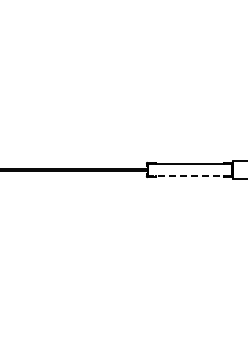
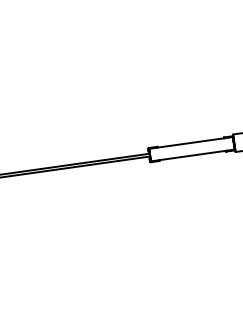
line: (190, 176) -> (193, 155), dashed -> solid

